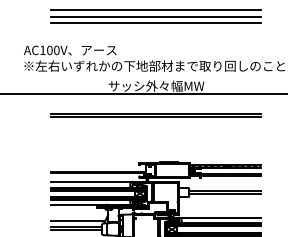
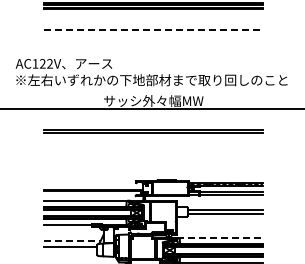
line: (155, 9) -> (152, 21), removed
line: (156, 17) -> (153, 29), solid -> dashed
line: (155, 23) -> (152, 35), removed
text: (52, 50) -> (45, 63), AC100V -> AC122V
line: (220, 218) -> (220, 238), solid -> dashed
line: (78, 221) -> (72, 241), solid -> dashed
line: (76, 230) -> (70, 251), removed

